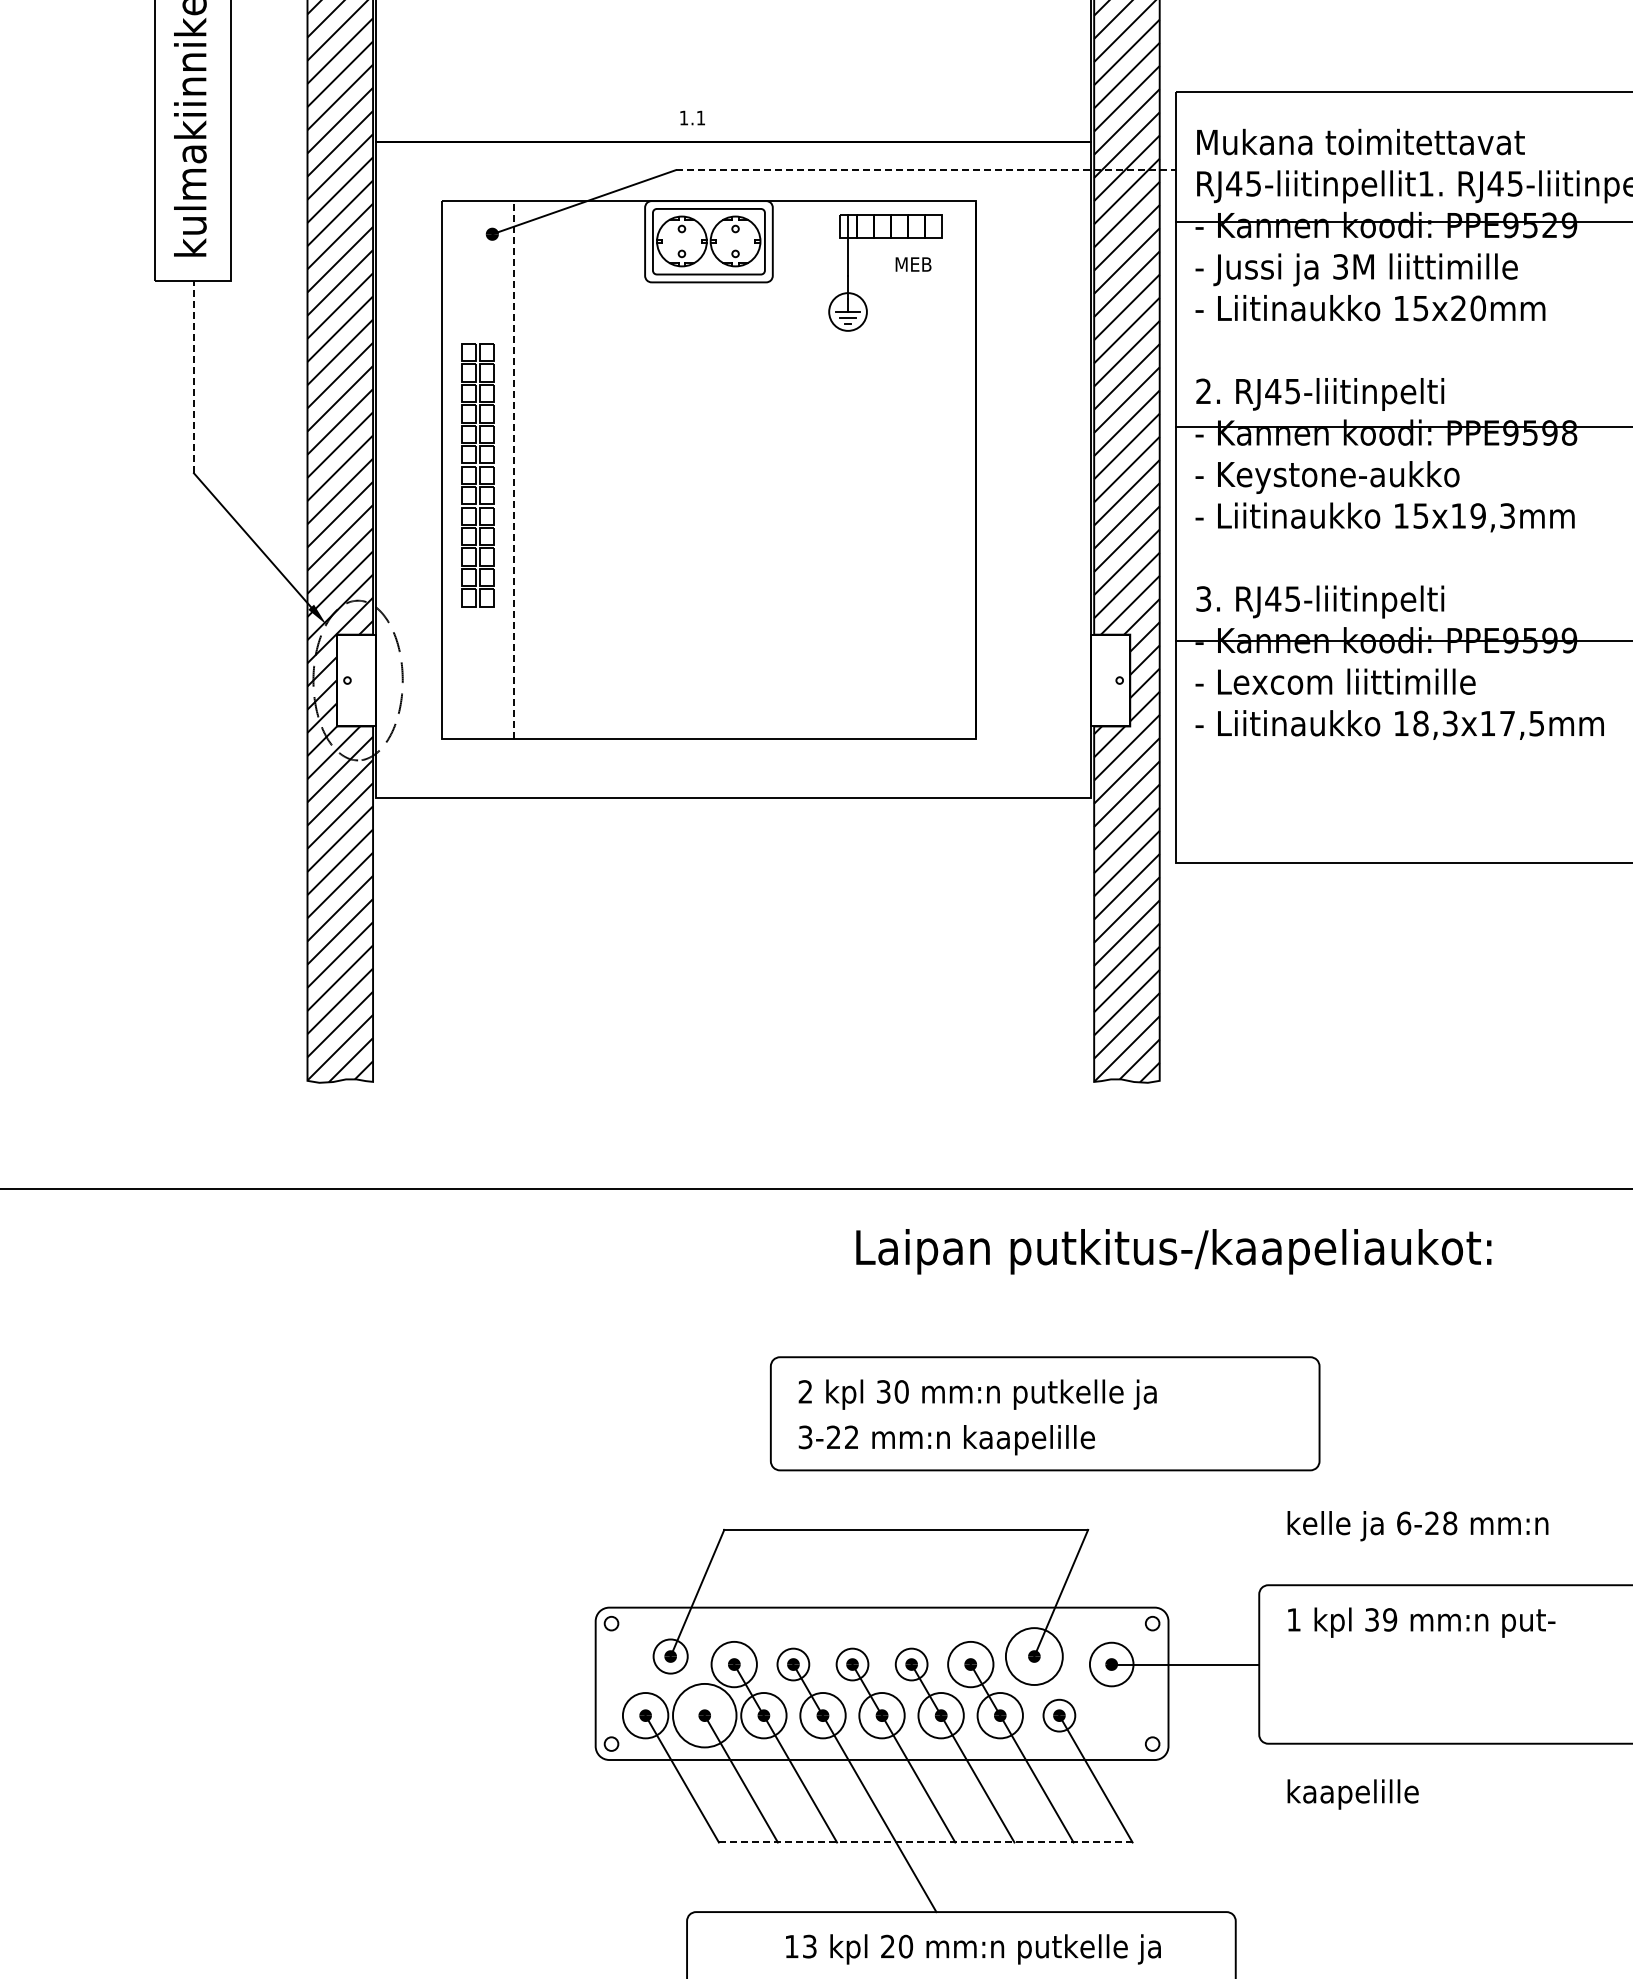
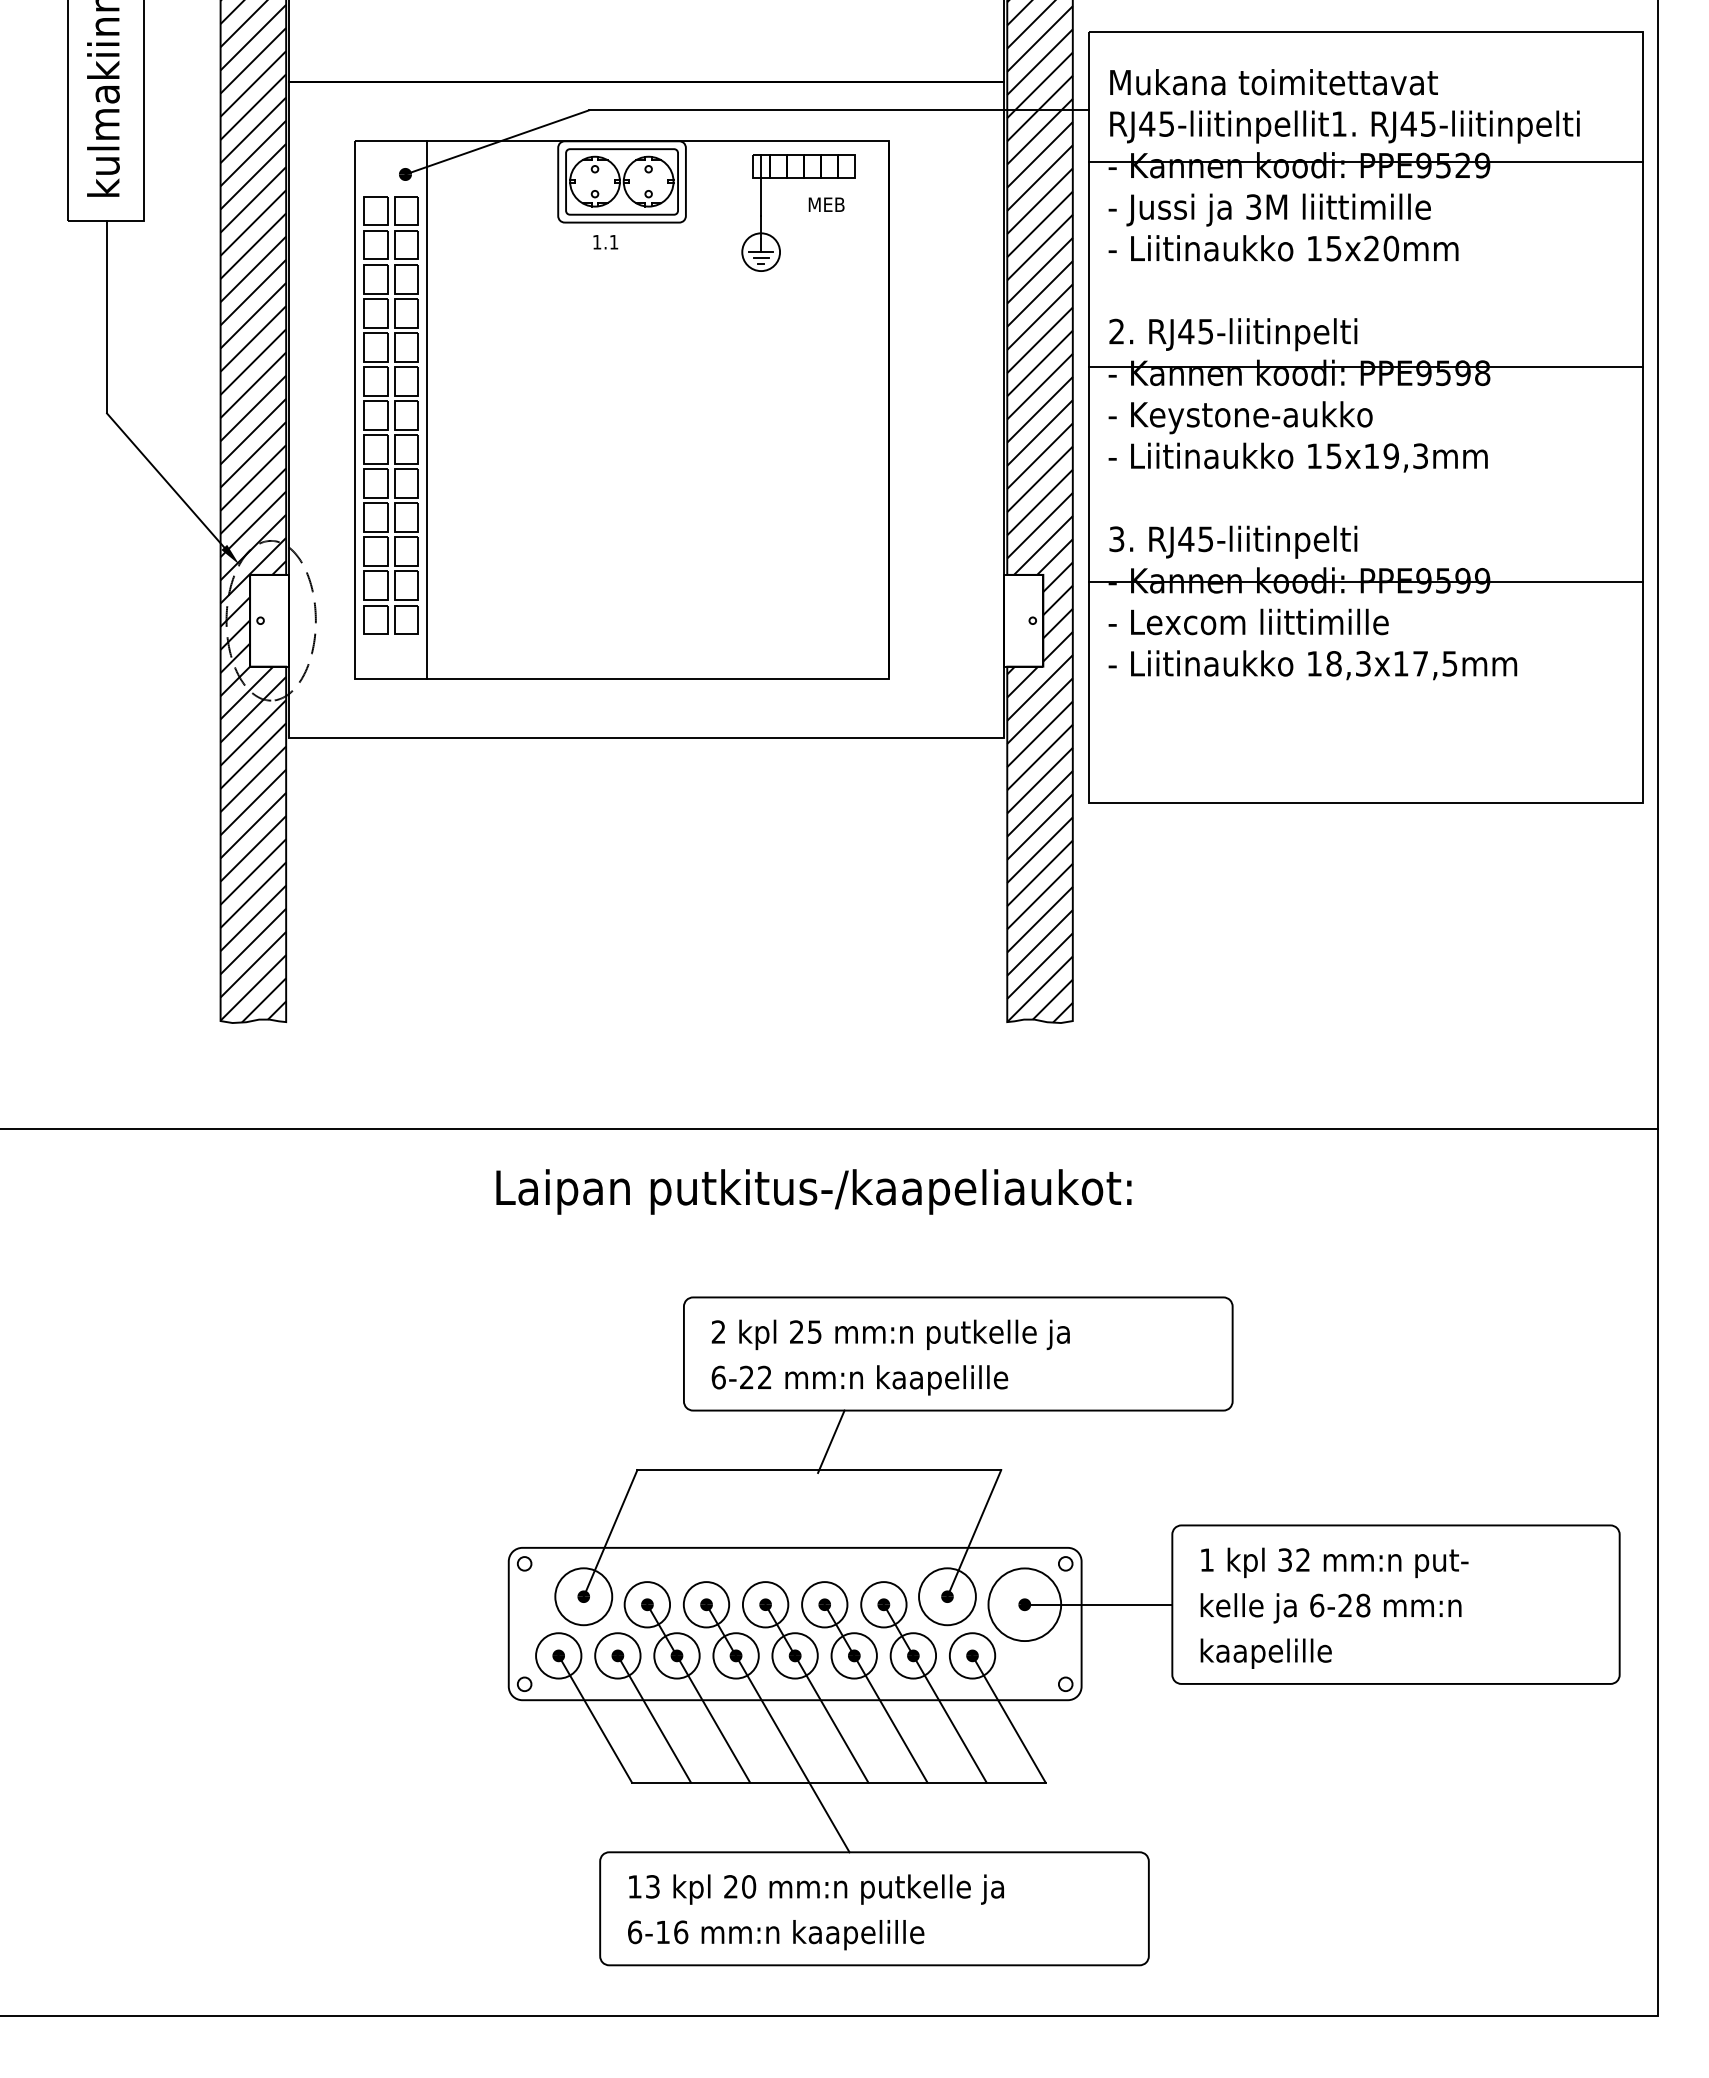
text: (692, 118) -> (605, 242), moved
line: (925, 170) -> (838, 110), dashed -> solid
line: (194, 376) -> (107, 316), dashed -> solid
line: (514, 470) -> (427, 410), dashed -> solid
part: (477, 475) -> (390, 415), size x1.67
text: (1173, 1251) -> (813, 1191), moved
text: (892, 1391) -> (805, 1331), 30 -> 25
text: (805, 1437) -> (718, 1377), 3-22 -> 6-22
line: (918, 1501) -> (831, 1441), added
text: (1417, 1526) -> (1330, 1608), moved
text: (1390, 1619) -> (1303, 1559), 39 -> 32
circle: (670, 1656) -> (583, 1596), size x1.67
circle: (793, 1664) -> (706, 1604), size x1.43
circle: (852, 1664) -> (765, 1604), size x1.43
circle: (911, 1664) -> (824, 1604), size x1.43
circle: (1111, 1664) -> (1024, 1604), size x1.67
circle: (704, 1715) -> (617, 1655), size x0.71
circle: (1059, 1715) -> (972, 1655), size x1.43
text: (1352, 1794) -> (1265, 1653), moved
line: (925, 1842) -> (838, 1782), dashed -> solid
text: (973, 1949) -> (816, 1889), moved

